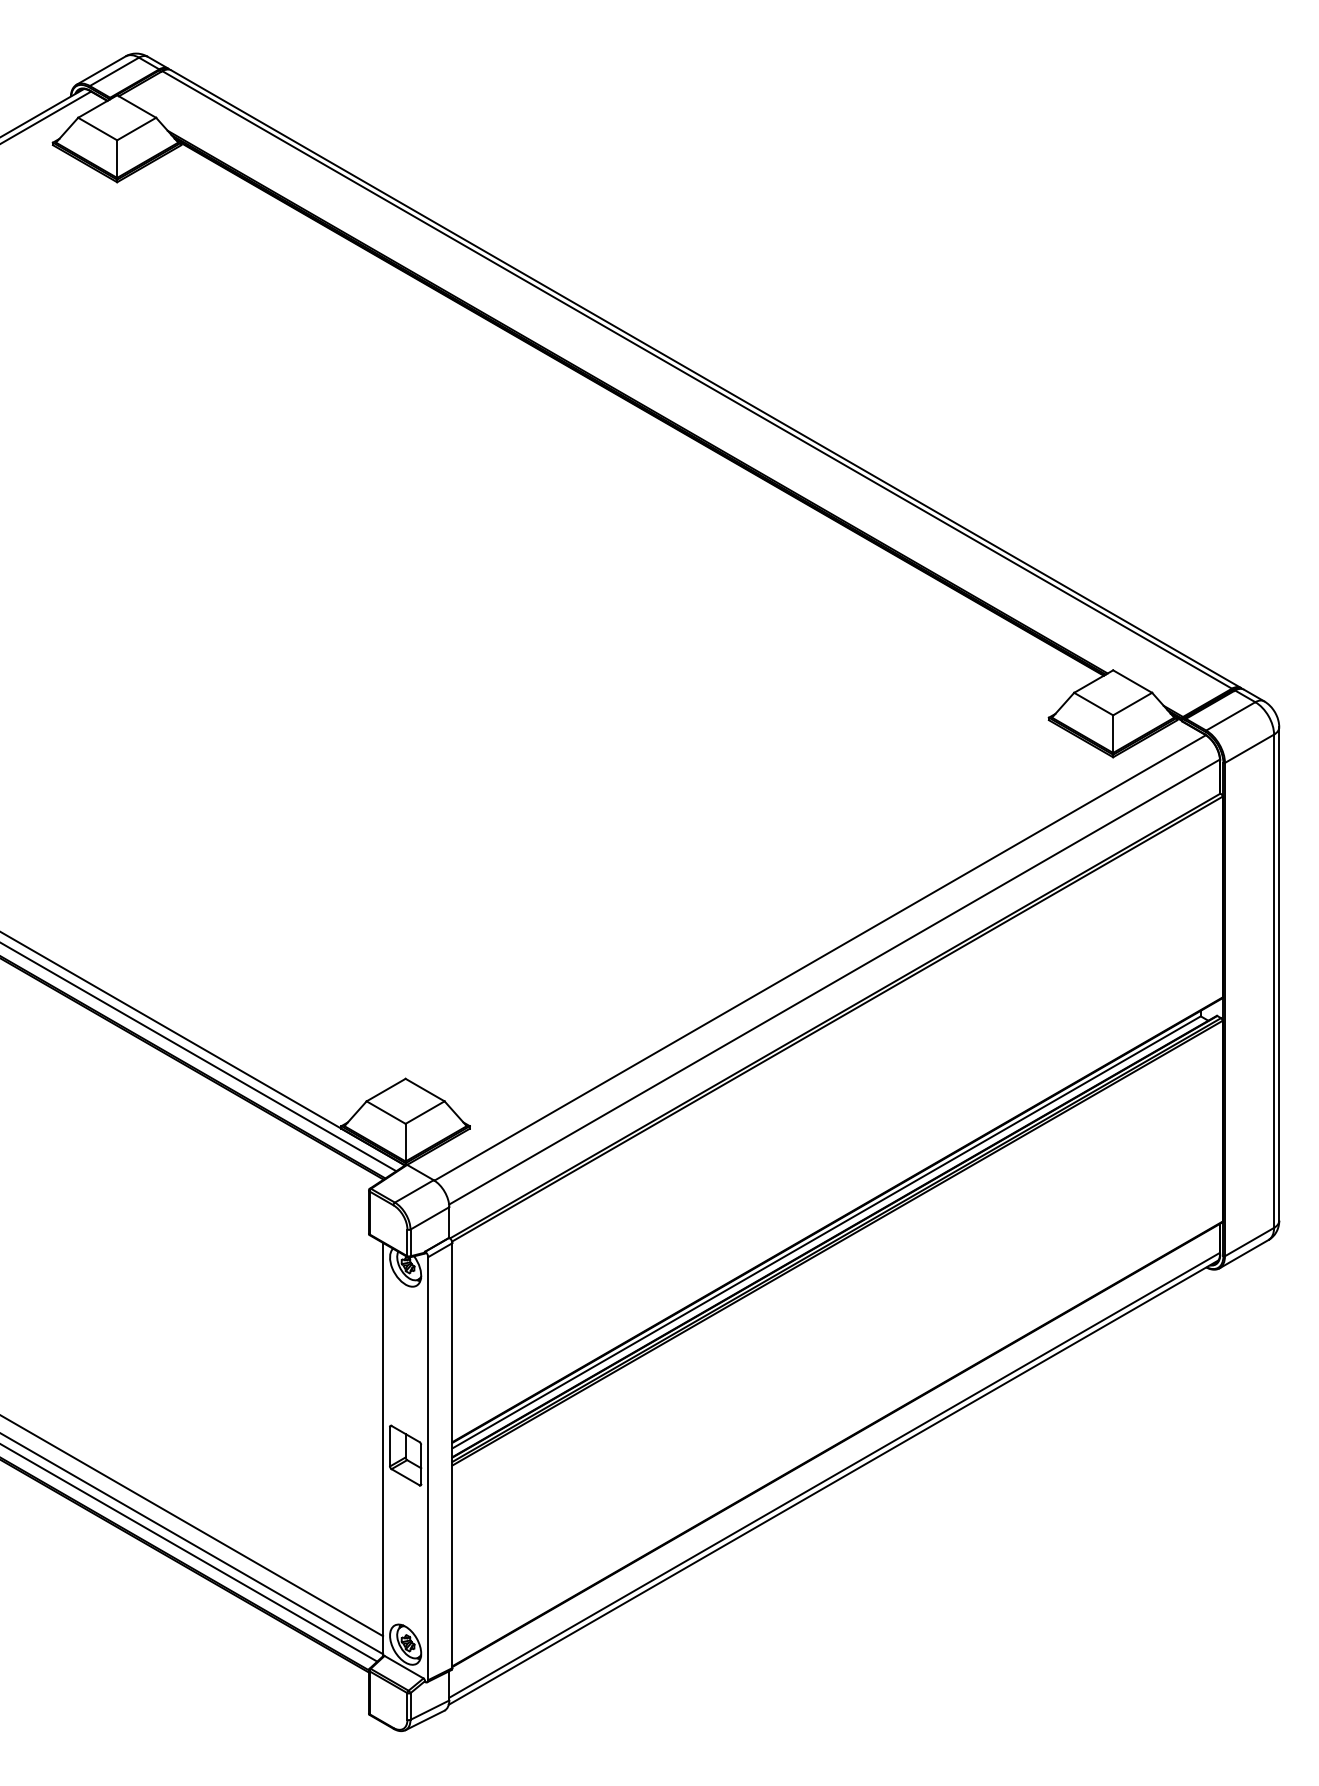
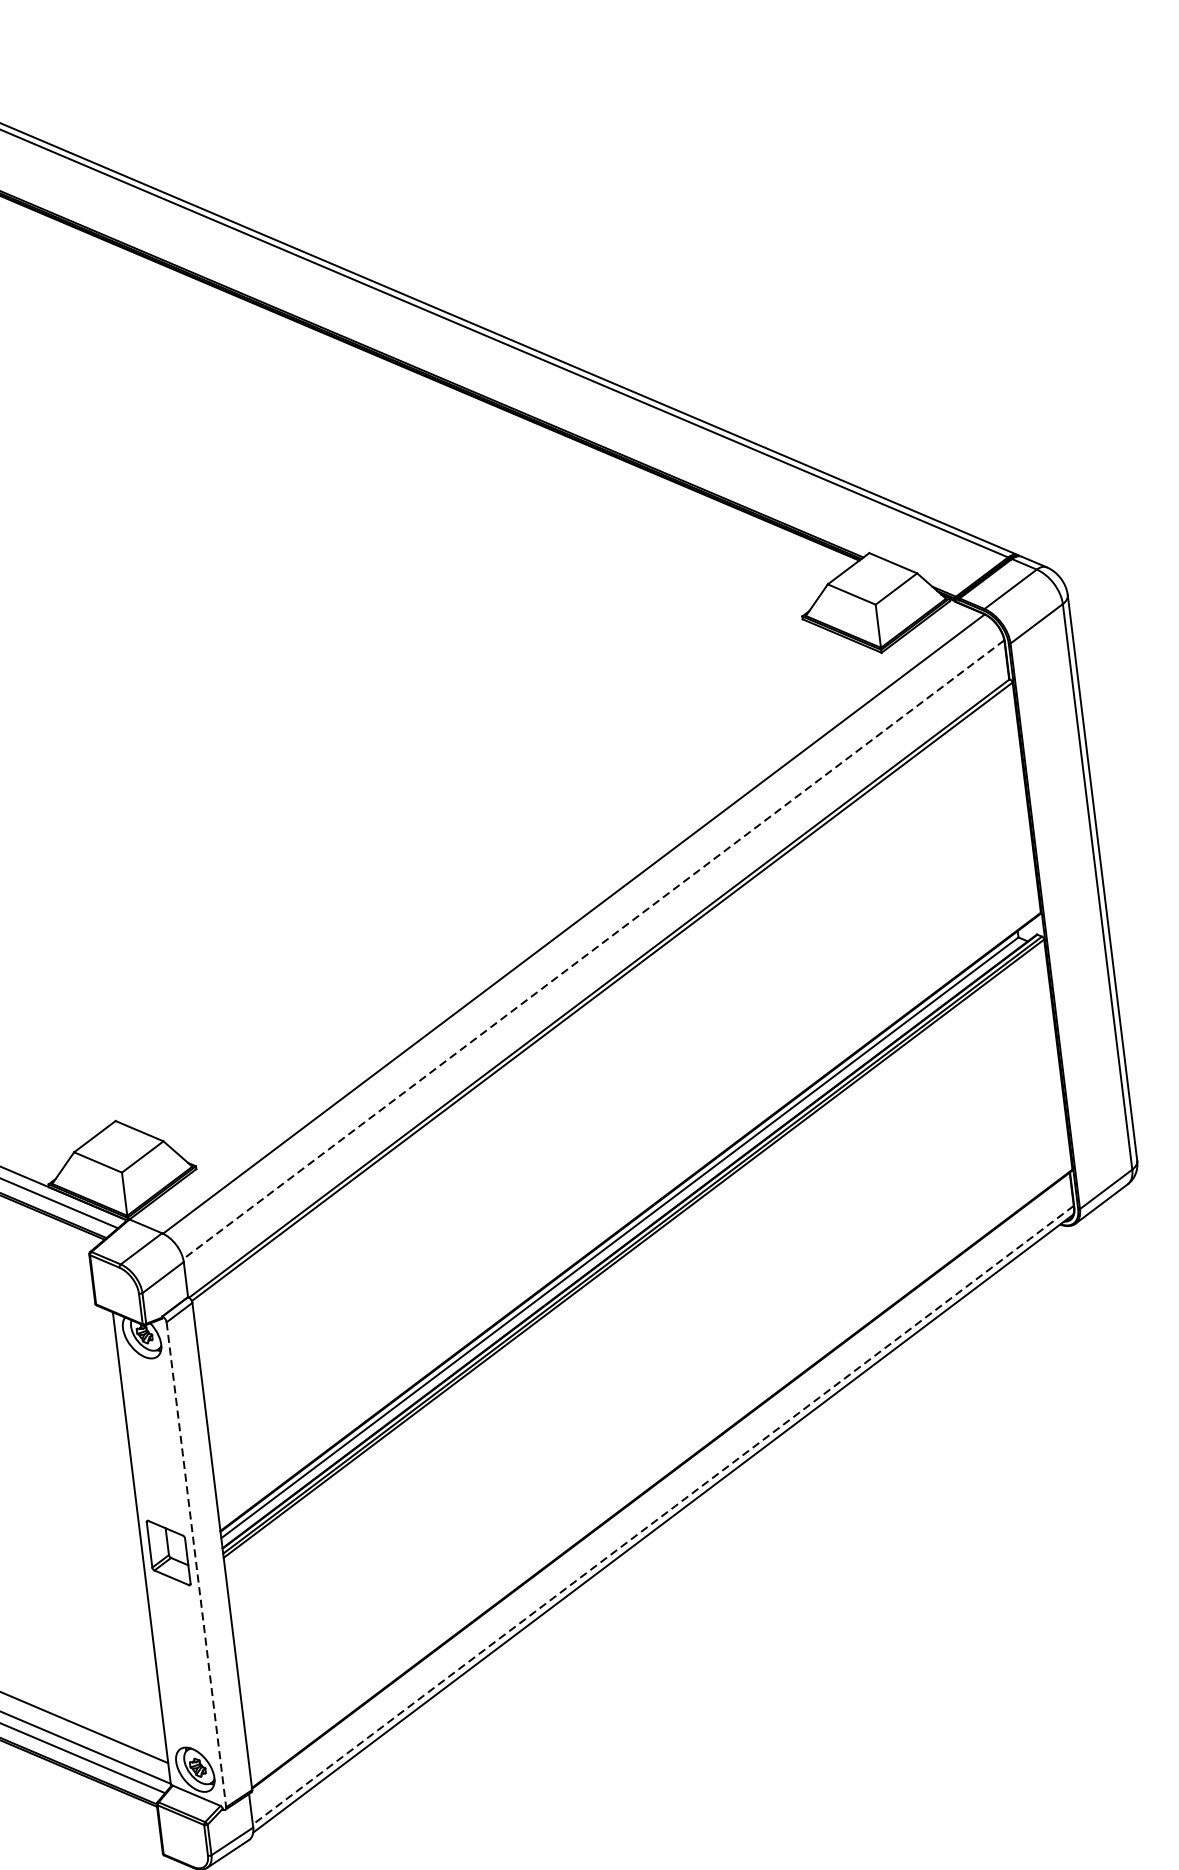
line: (834, 982) -> (593, 950), solid -> dashed
line: (428, 1468) -> (196, 1564), solid -> dashed
line: (834, 1475) -> (663, 1515), solid -> dashed

